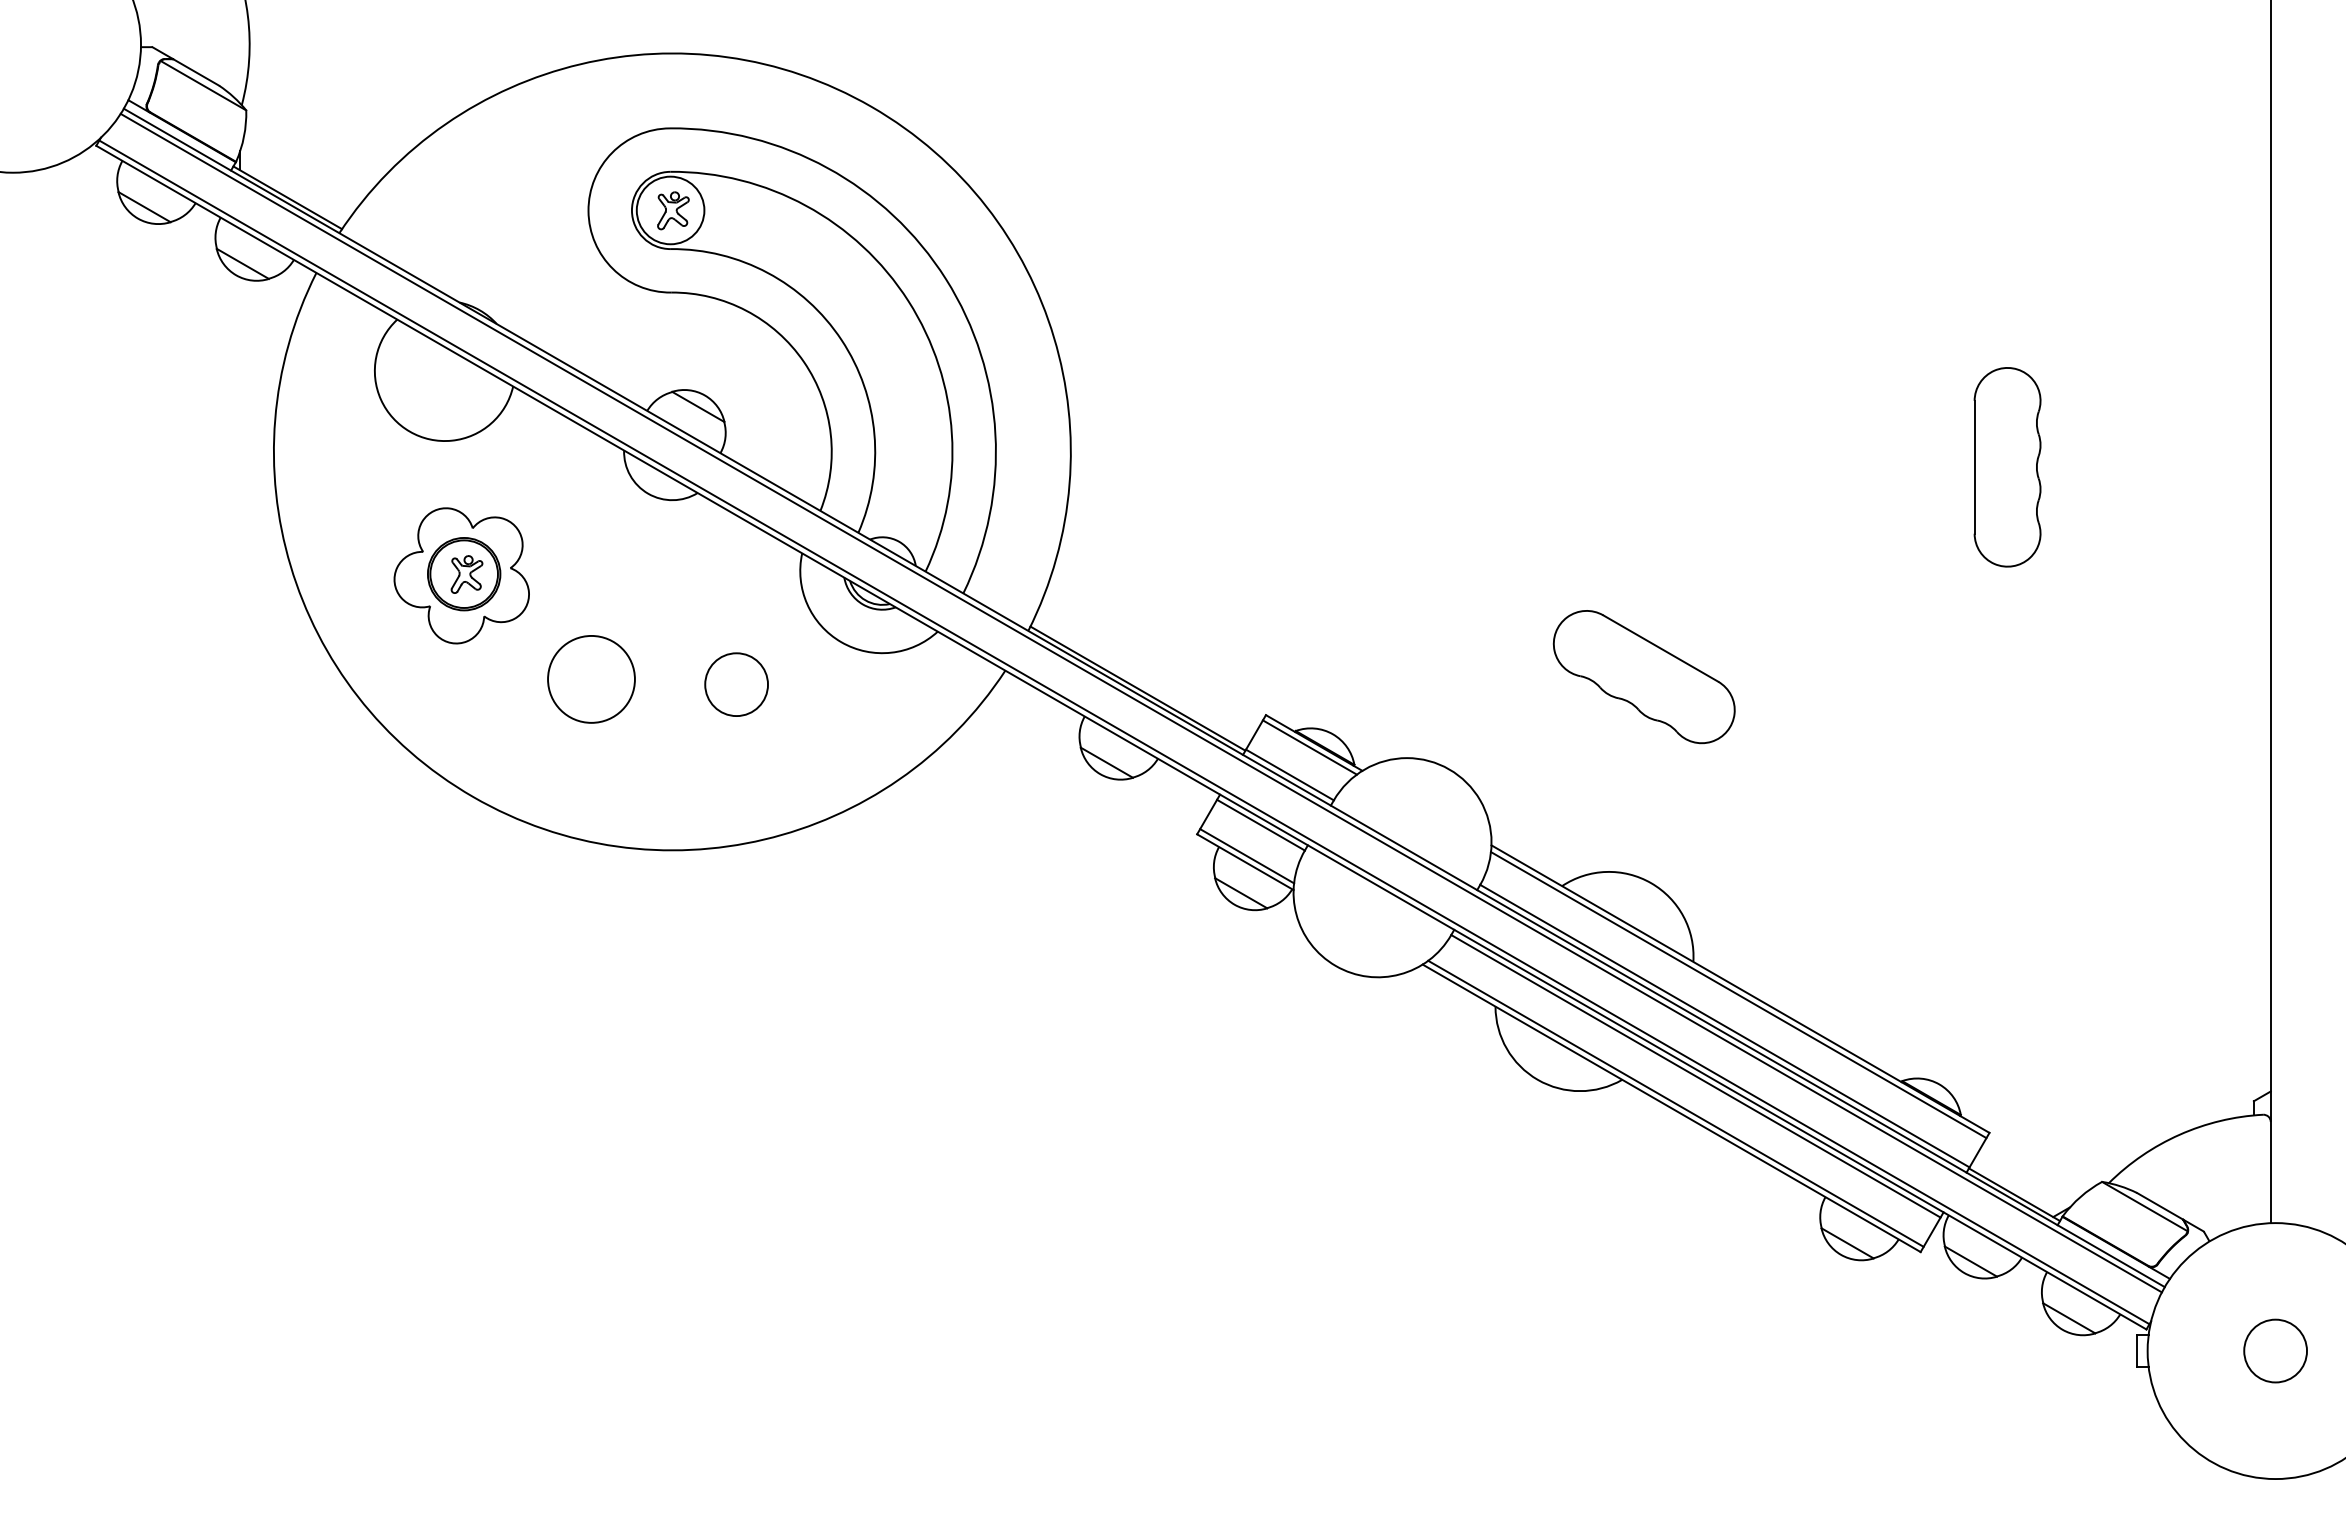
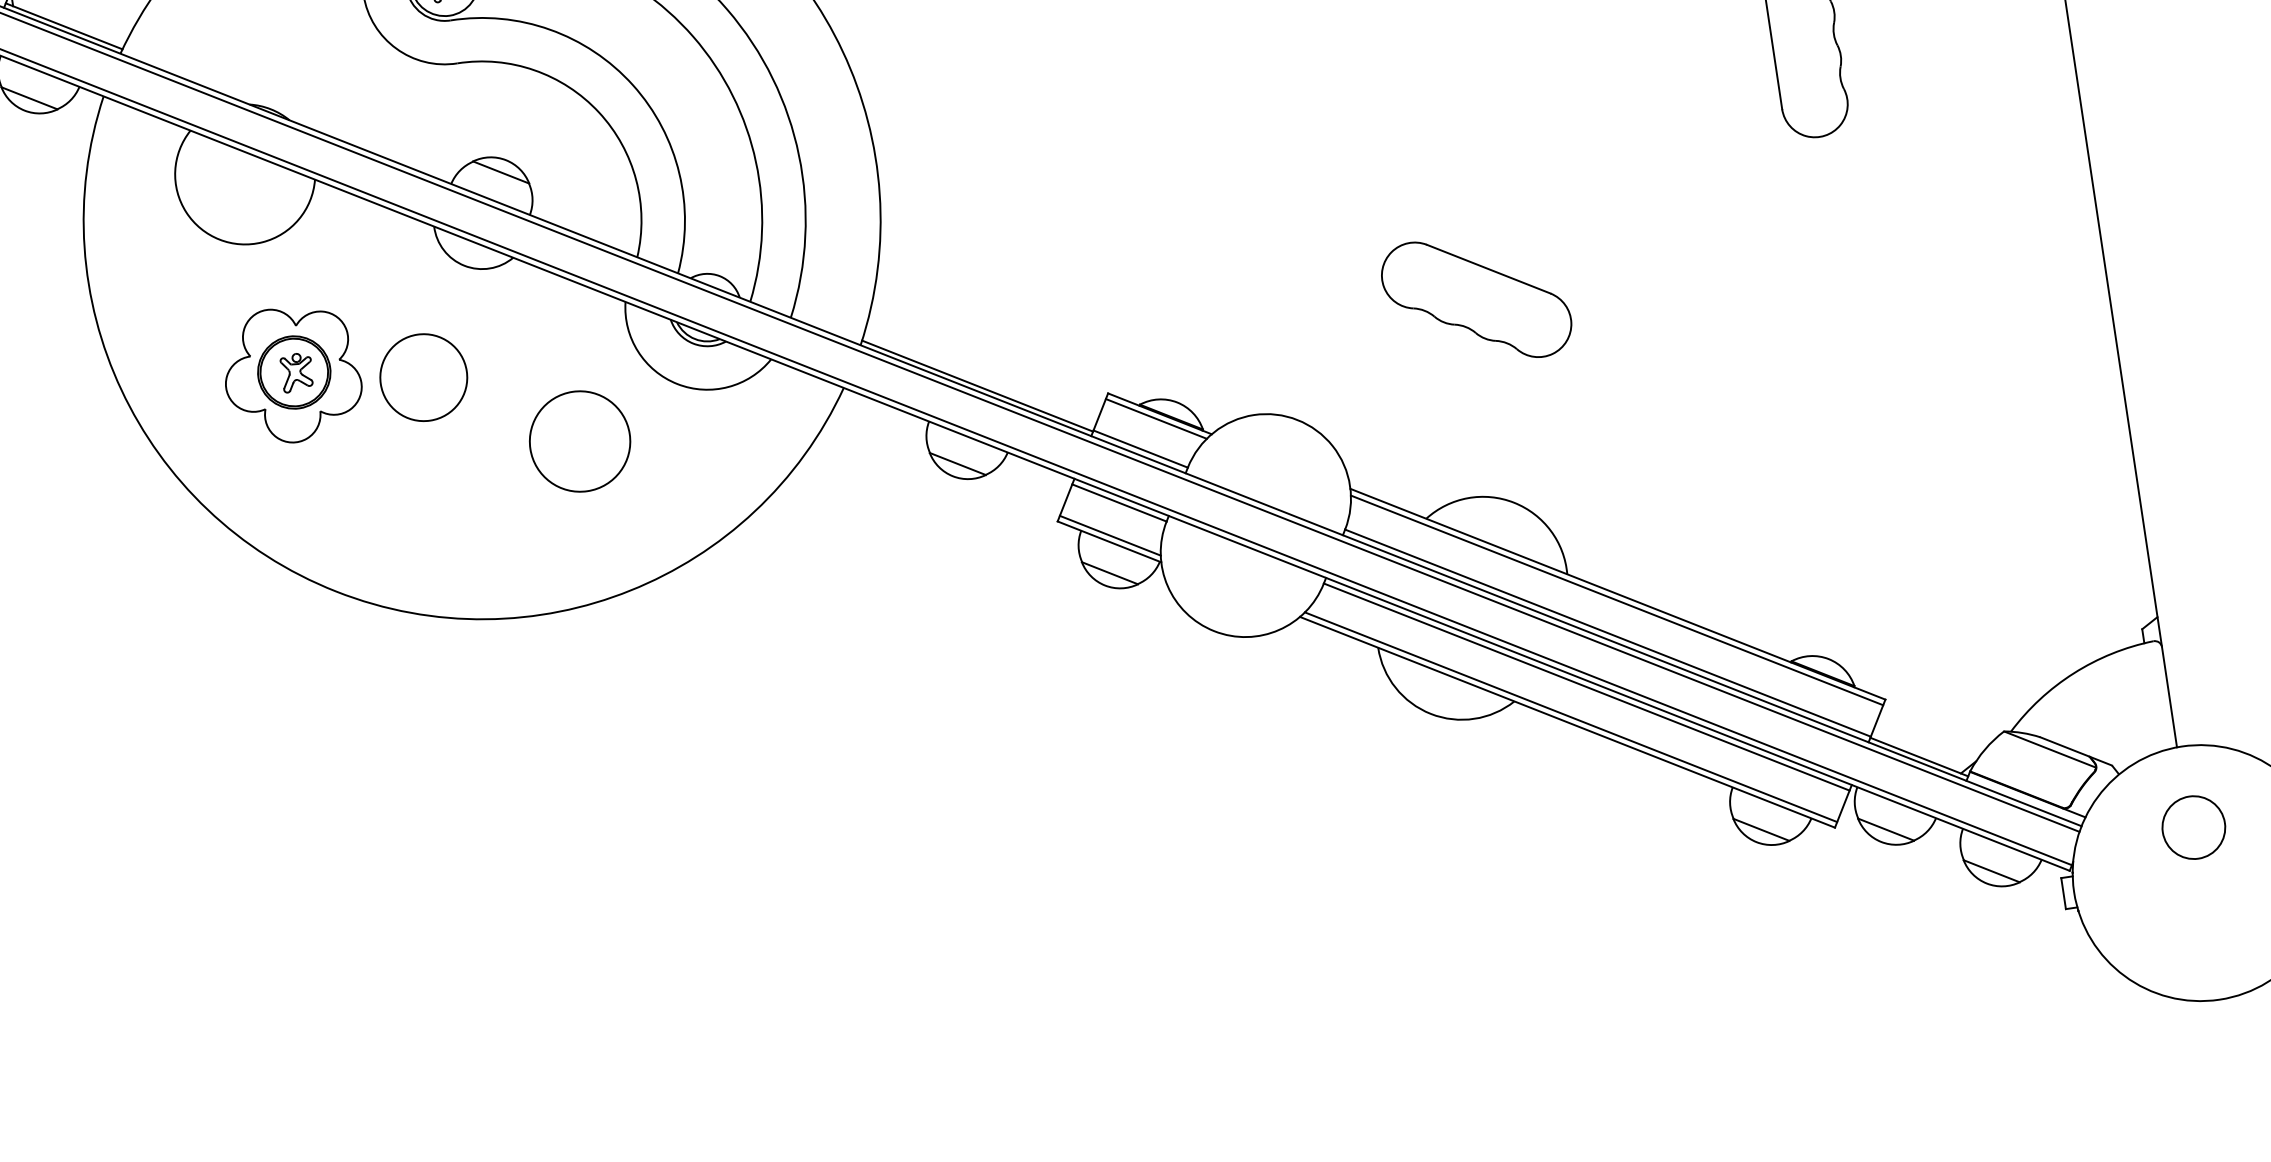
circle: (591, 679) -> (423, 377), moved
circle: (736, 684) -> (579, 441), size x1.6
circle: (2275, 1350) -> (2193, 827), moved

